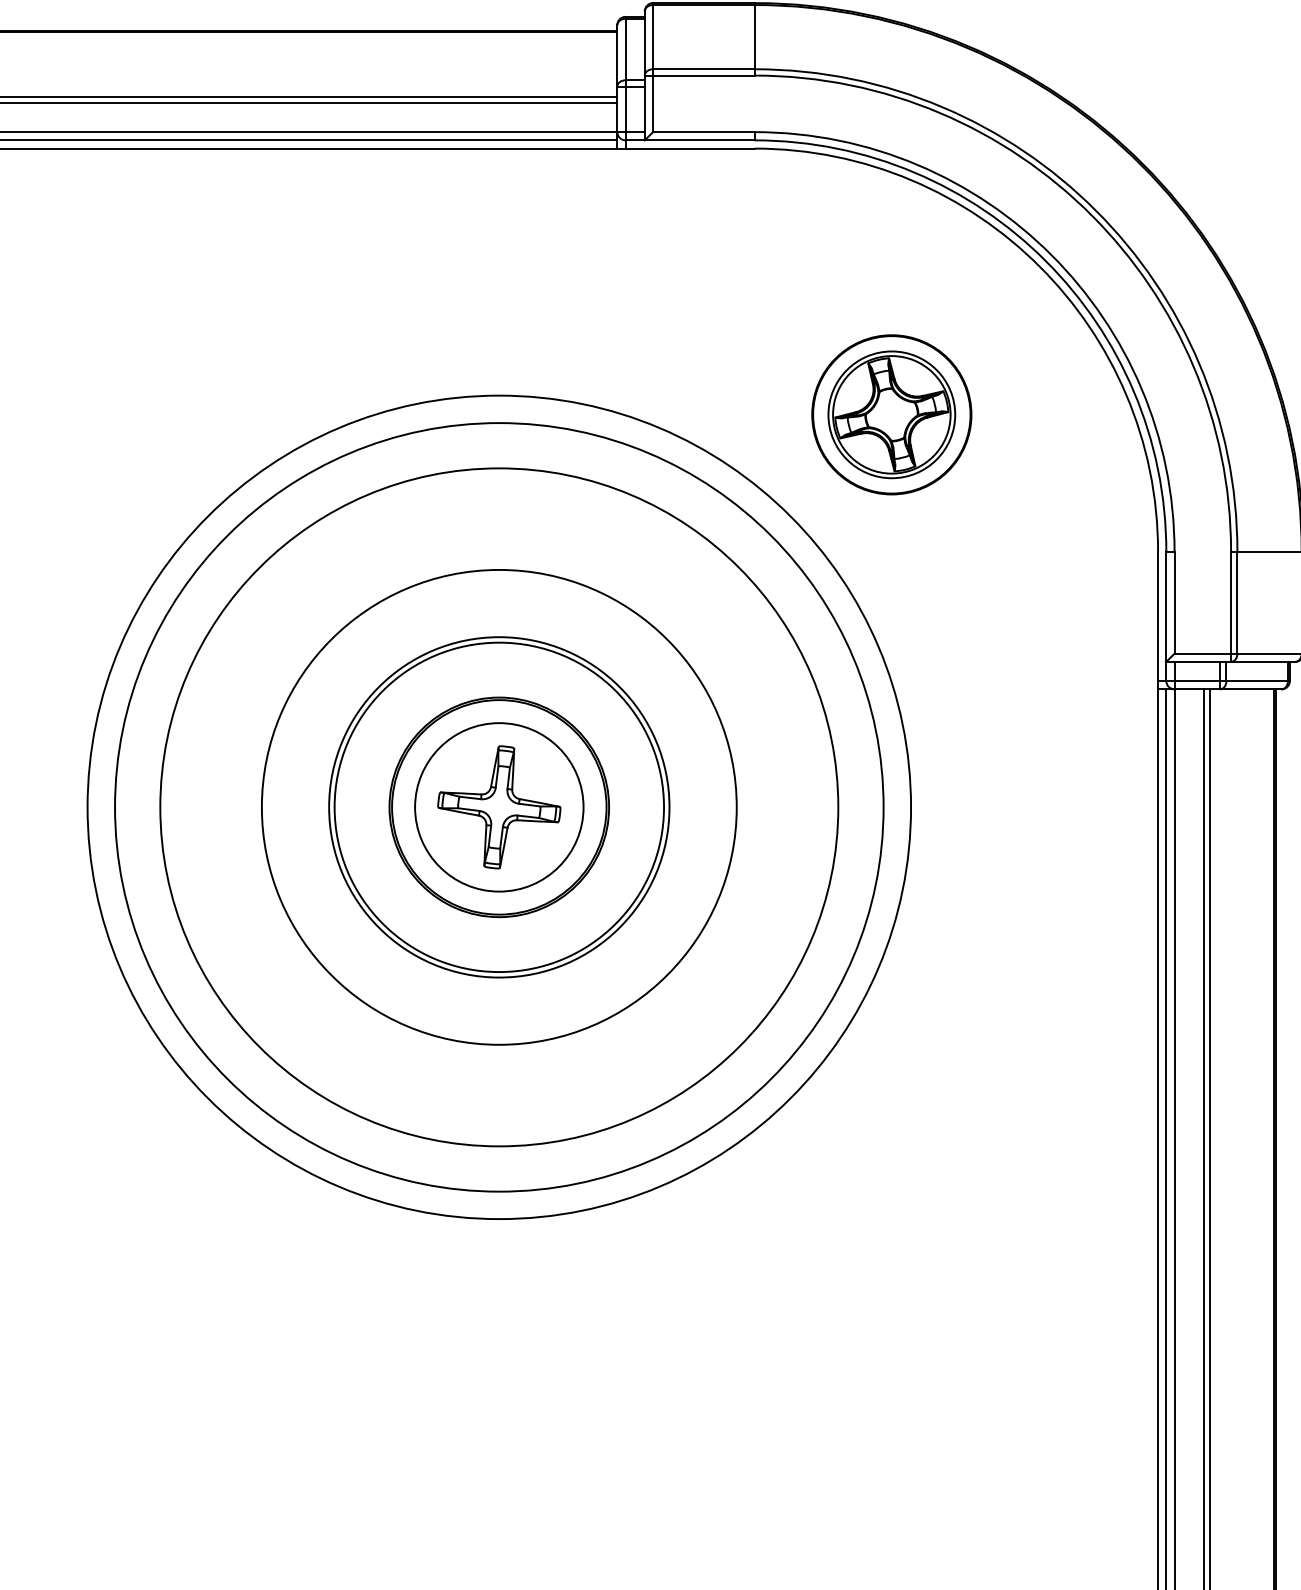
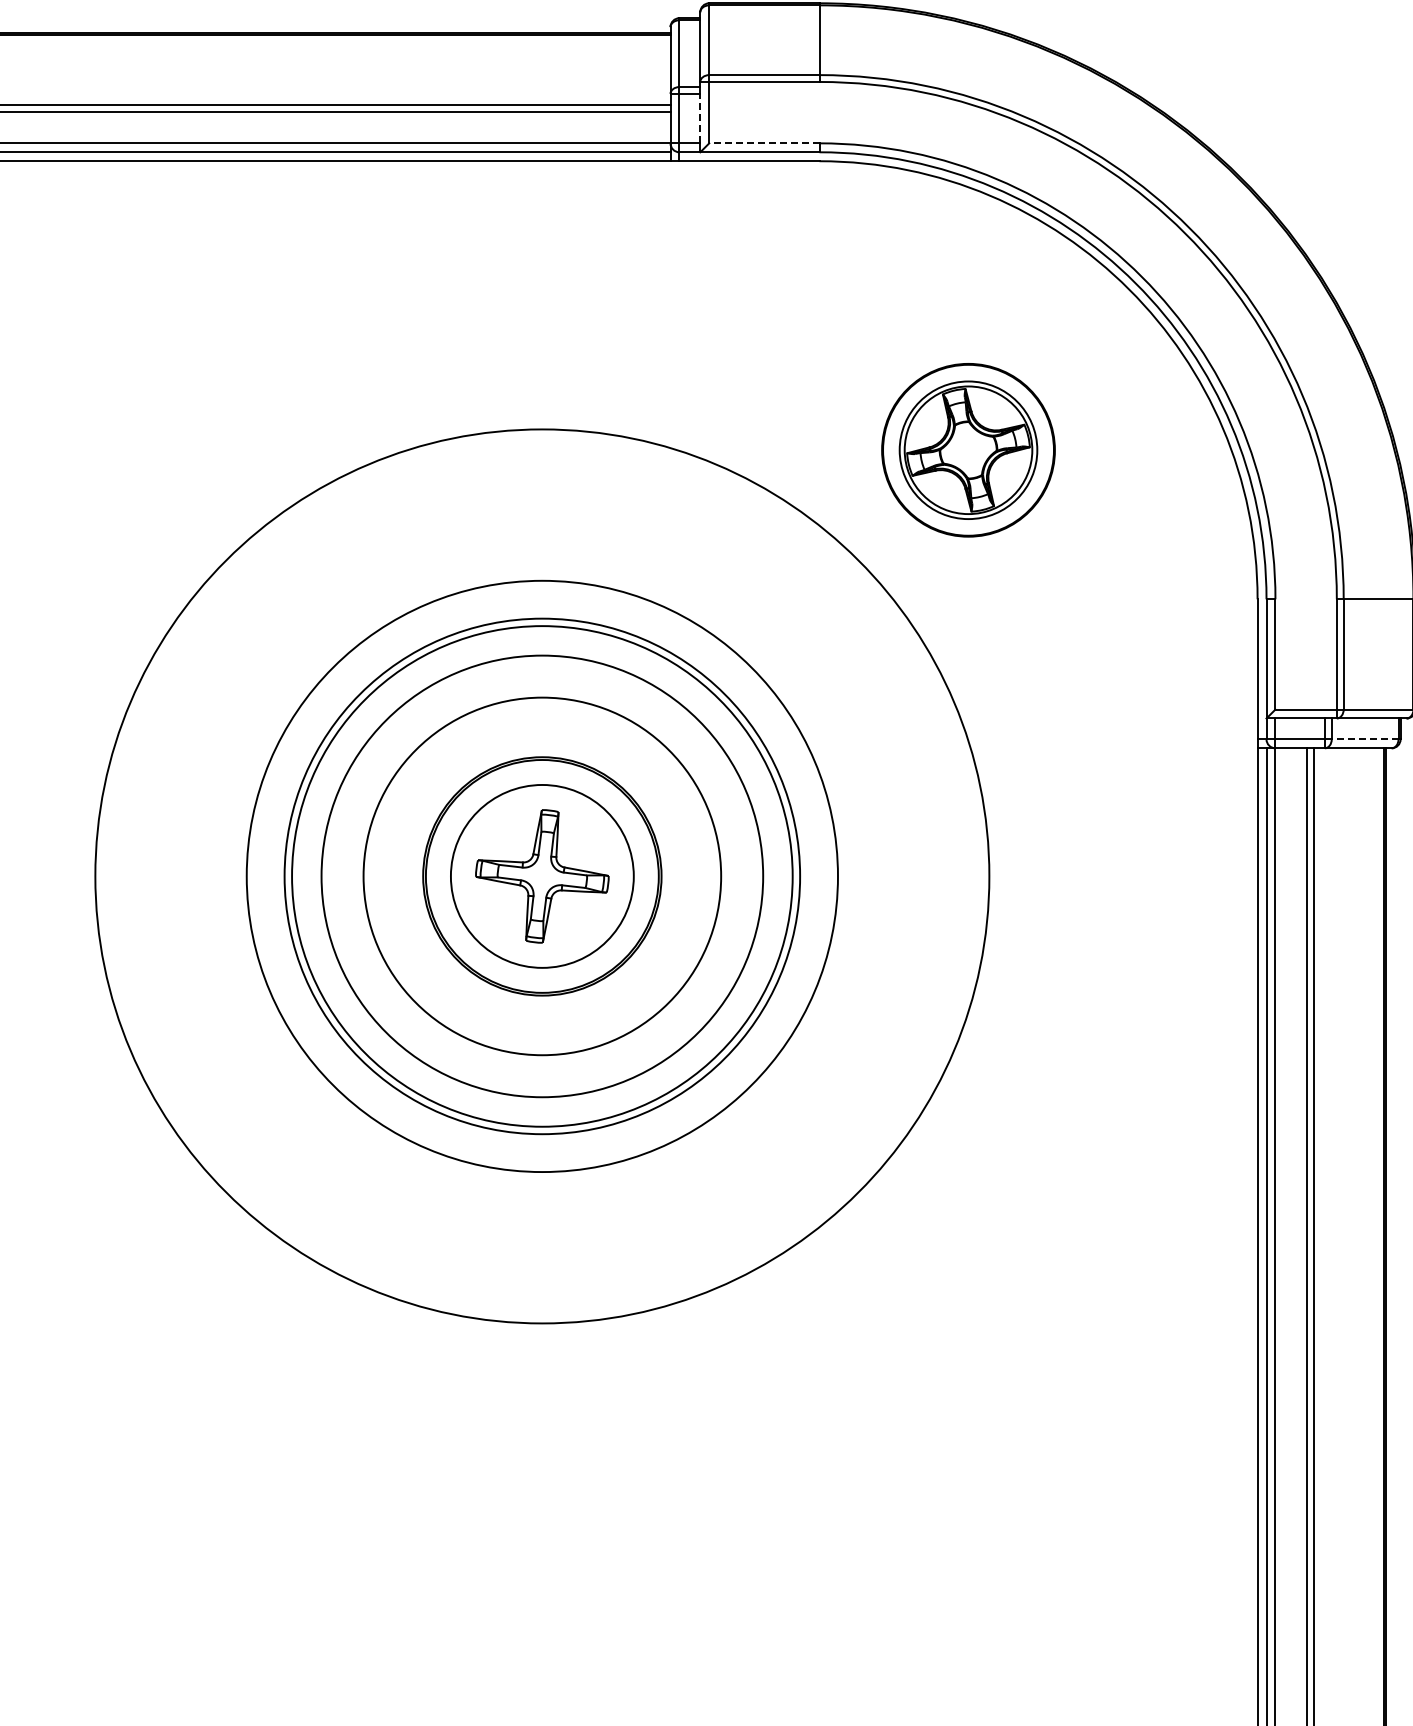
line: (644, 109) -> (700, 118), solid -> dashed
line: (703, 132) -> (763, 143), solid -> dashed
line: (1256, 681) -> (1364, 739), solid -> dashed
circle: (499, 807) -> (542, 876), size x0.6
circle: (499, 807) -> (542, 876), size x0.6
circle: (499, 807) -> (542, 876), size x1.6

